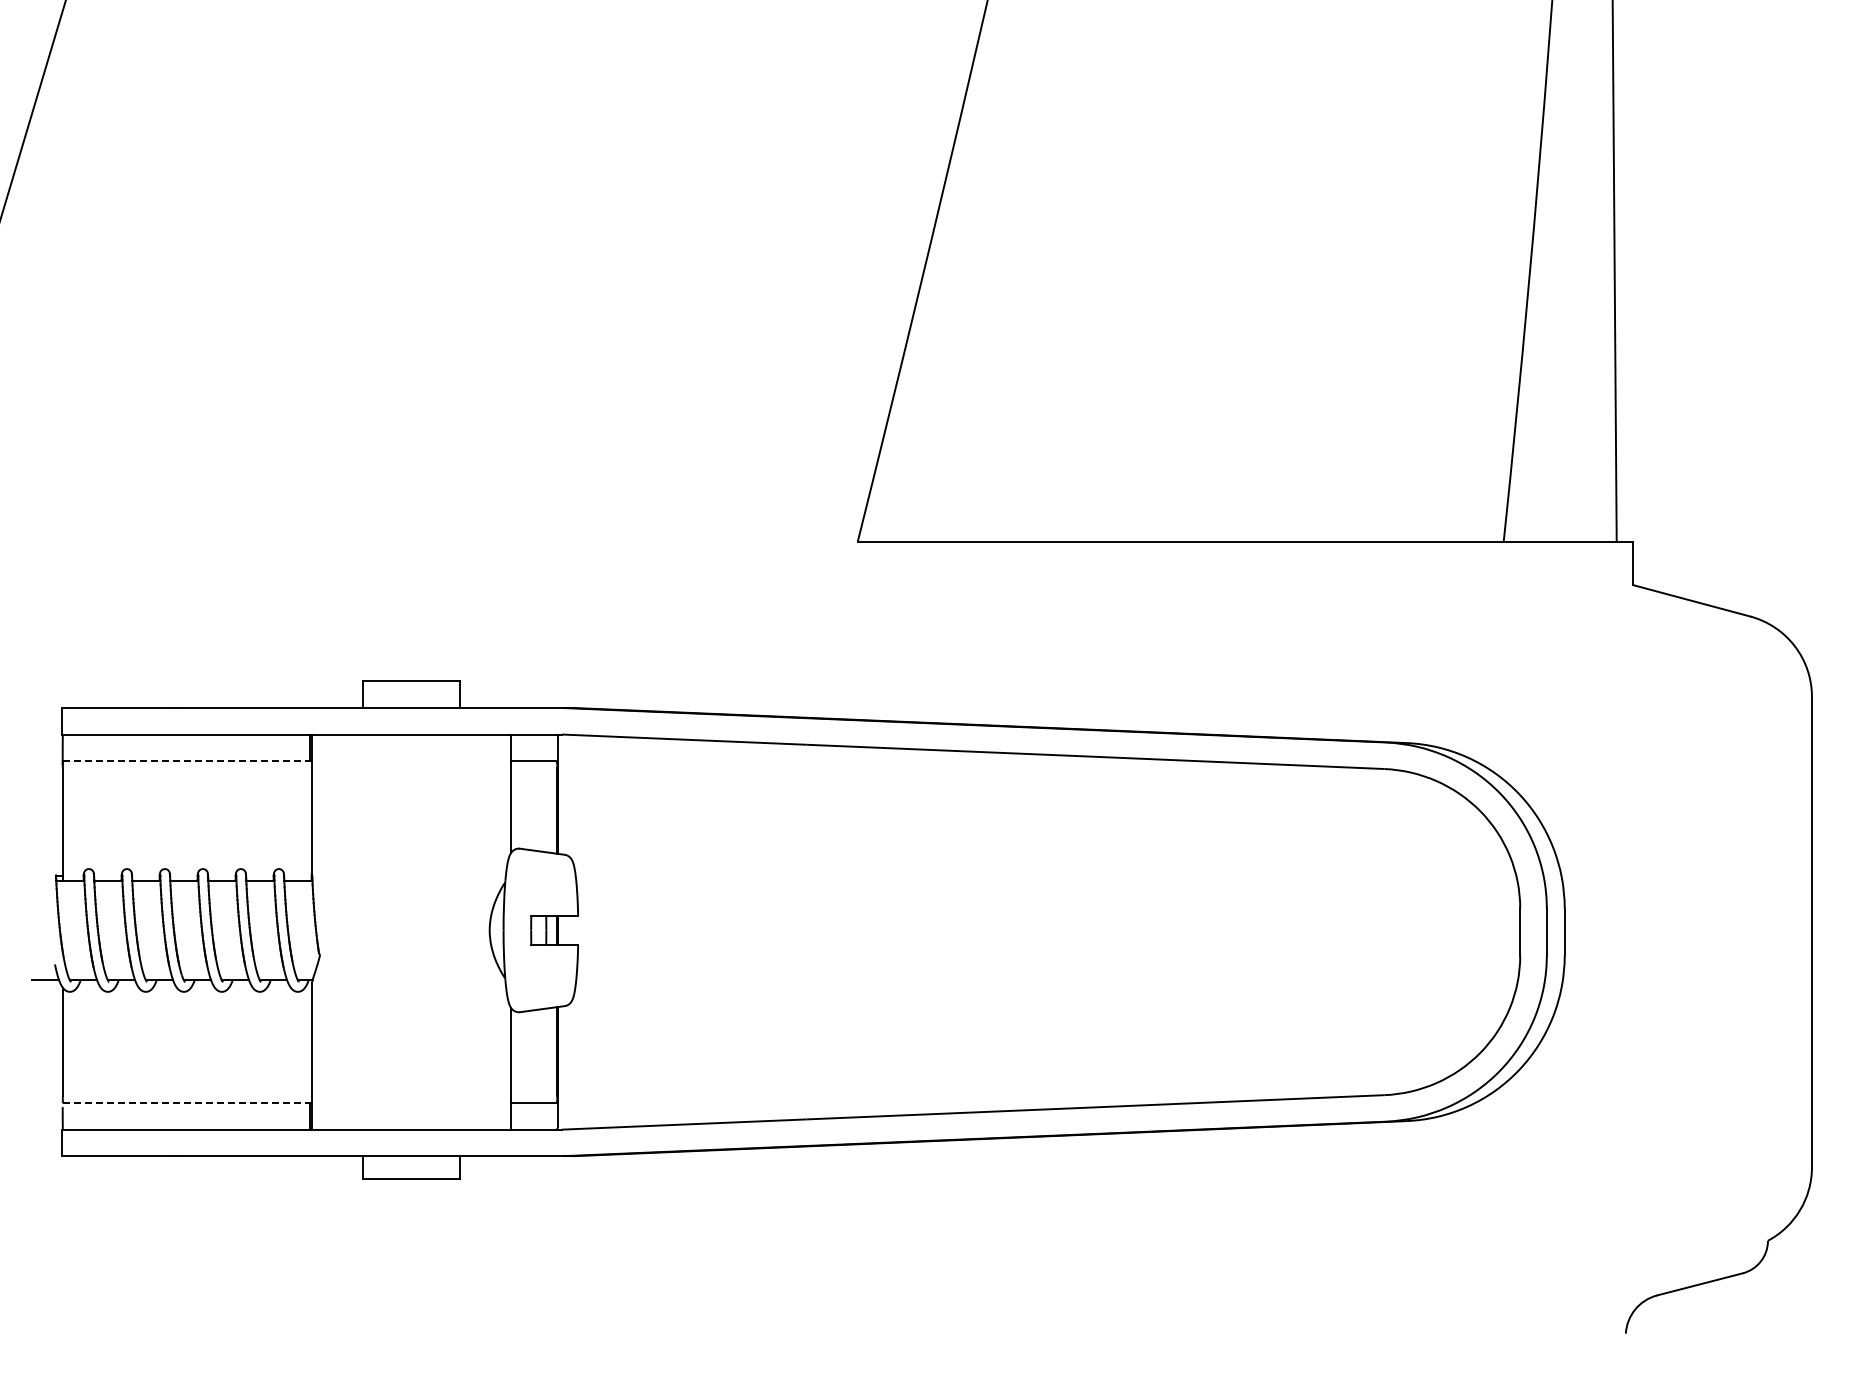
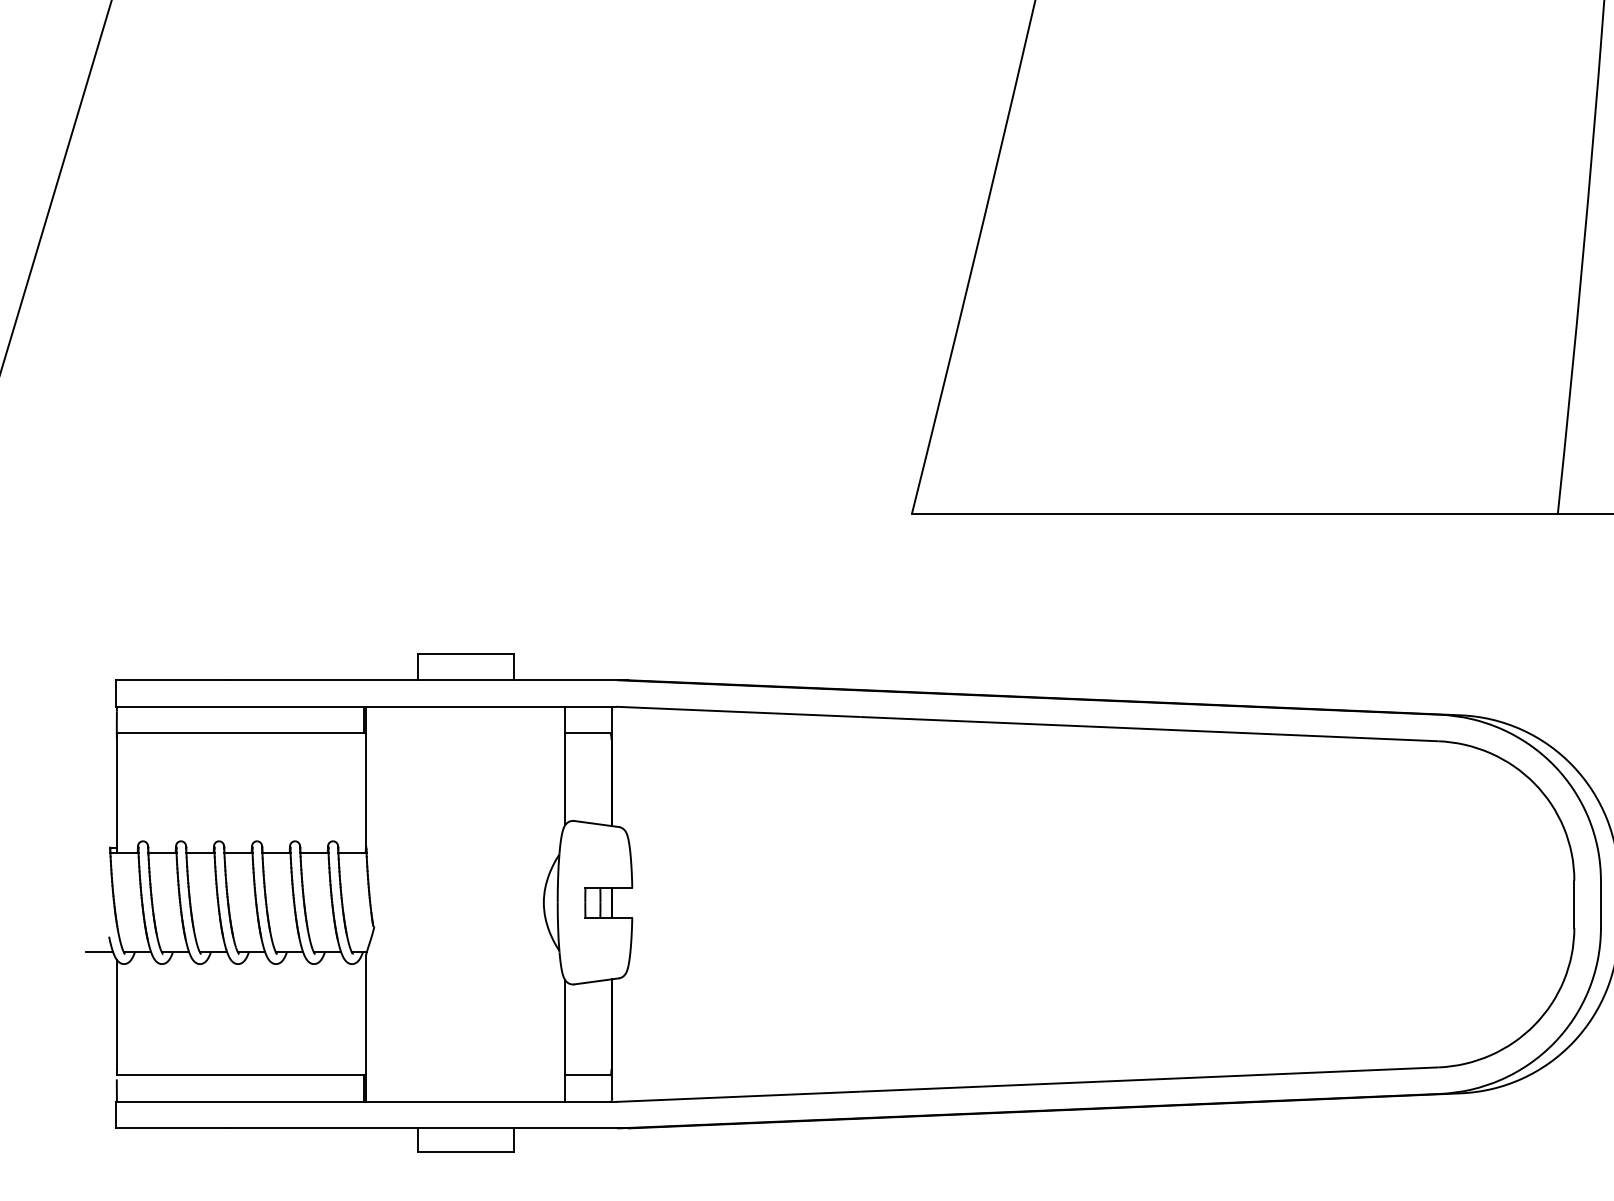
line: (187, 761) -> (241, 733), dashed -> solid
line: (187, 1103) -> (241, 1075), dashed -> solid

